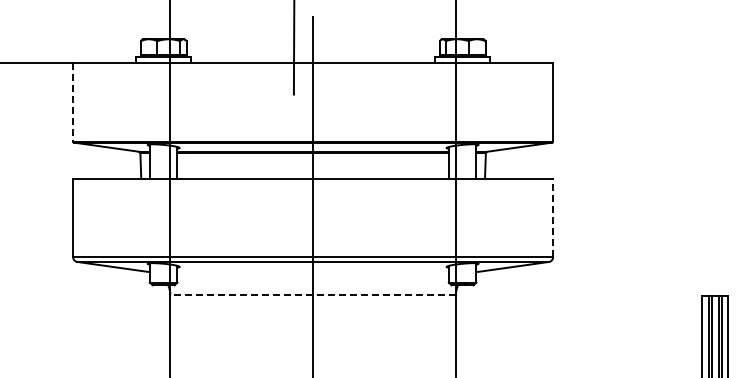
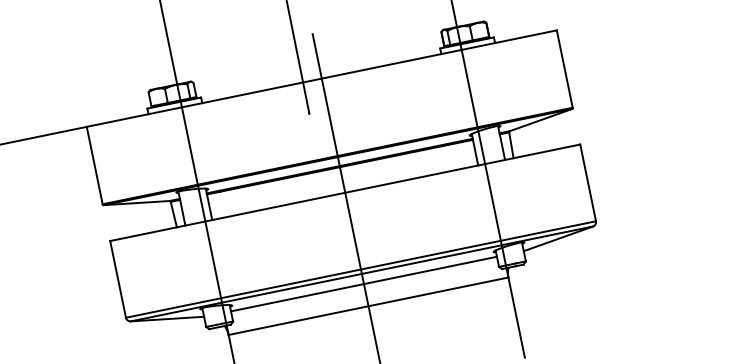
line: (73, 102) -> (95, 165), dashed -> solid
line: (553, 217) -> (588, 182), dashed -> solid
line: (312, 272) -> (363, 284), added
line: (313, 294) -> (368, 305), dashed -> solid

